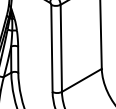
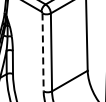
line: (52, 48) -> (43, 52), solid -> dashed

